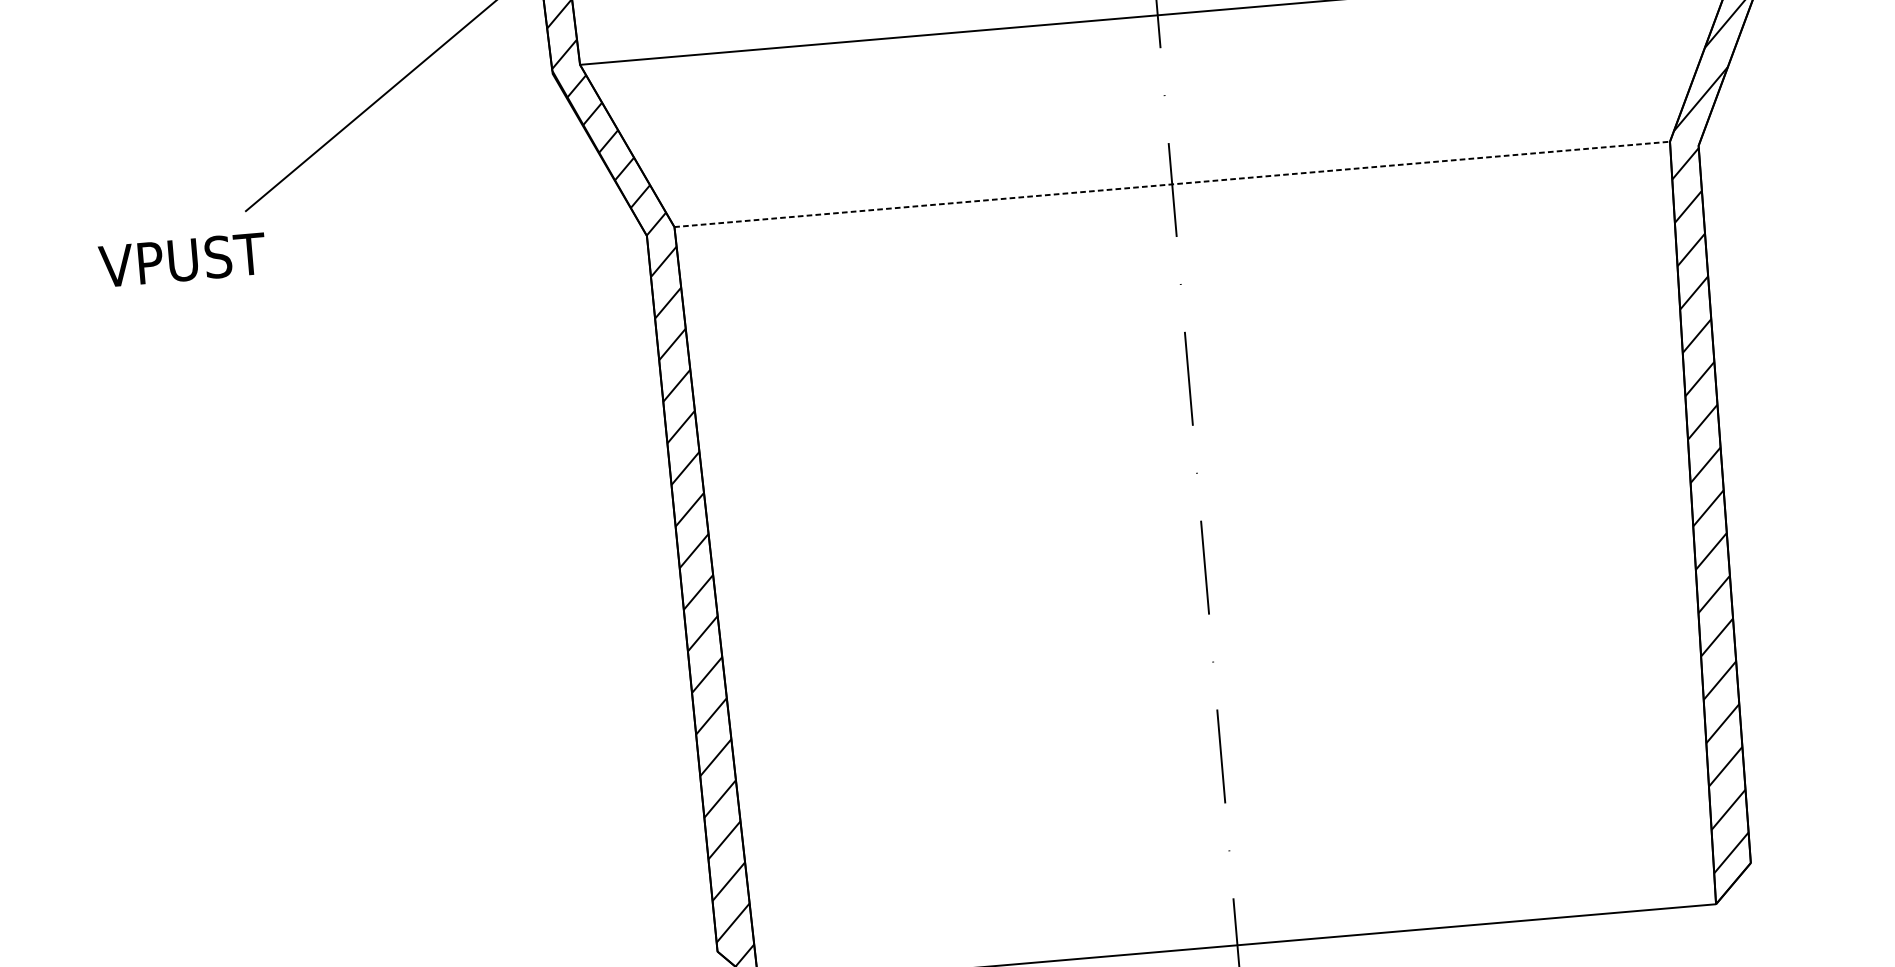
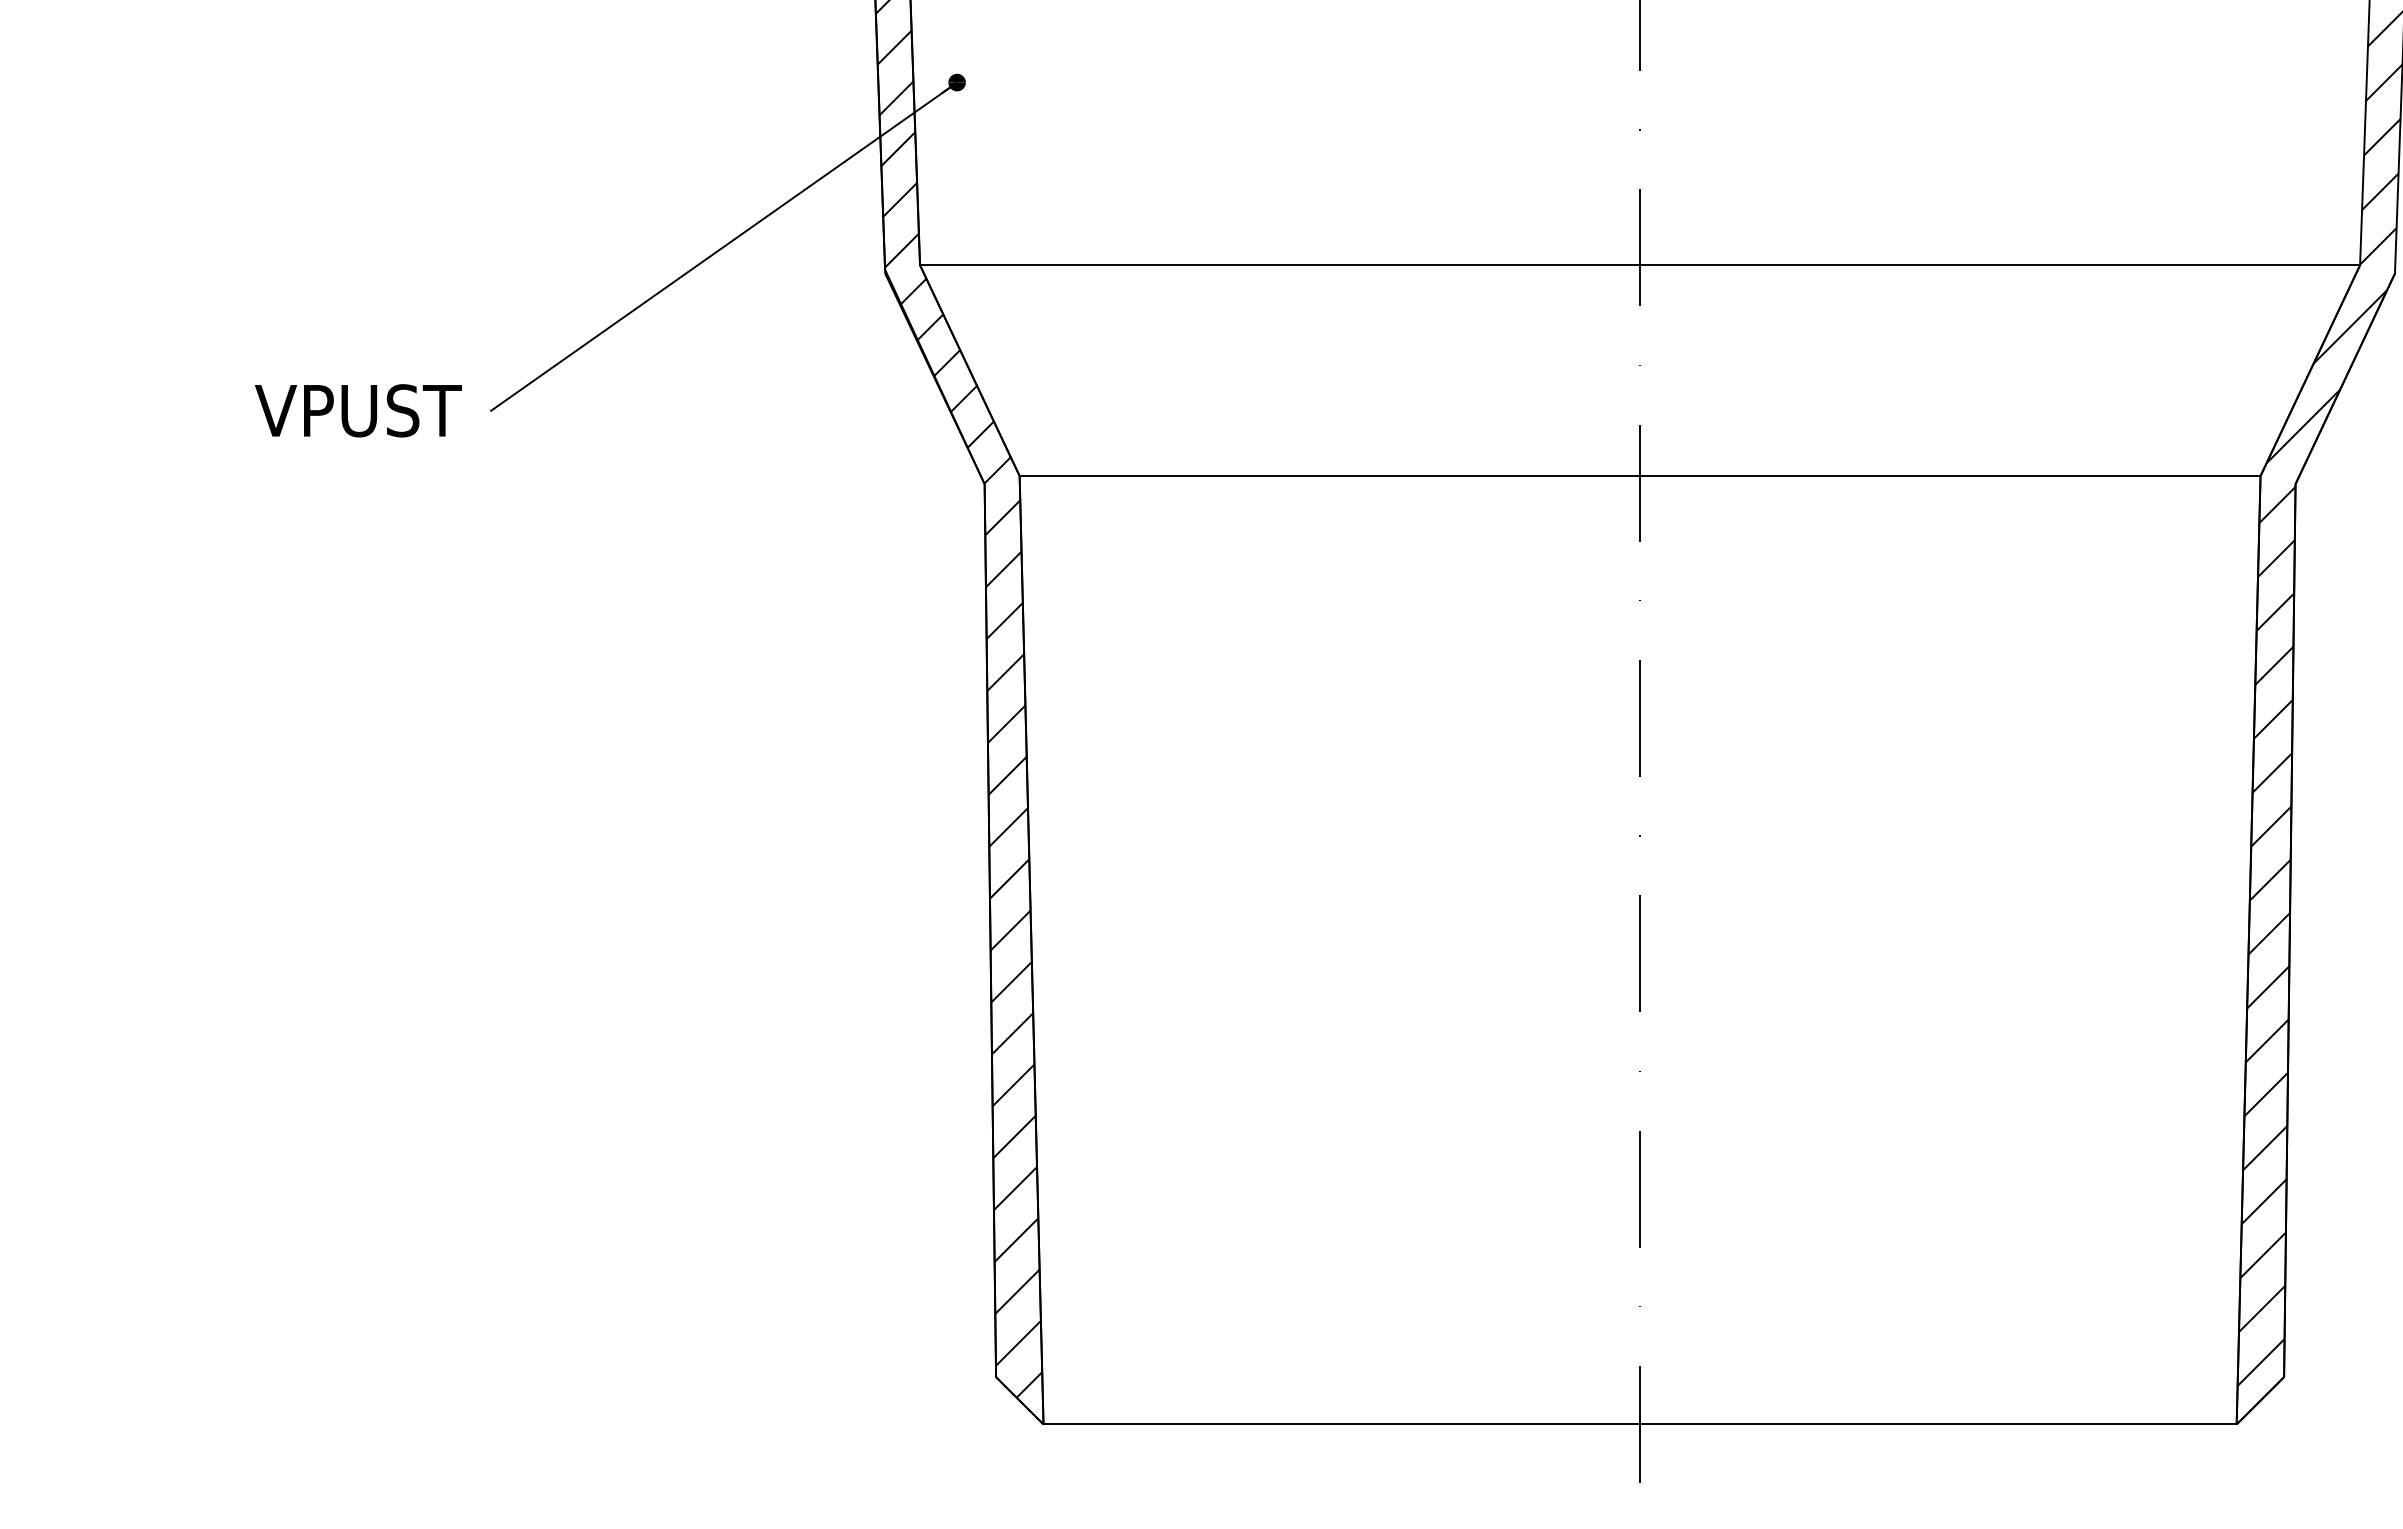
line: (1171, 184) -> (1639, 476), dashed -> solid
text: (182, 259) -> (358, 410), moved

